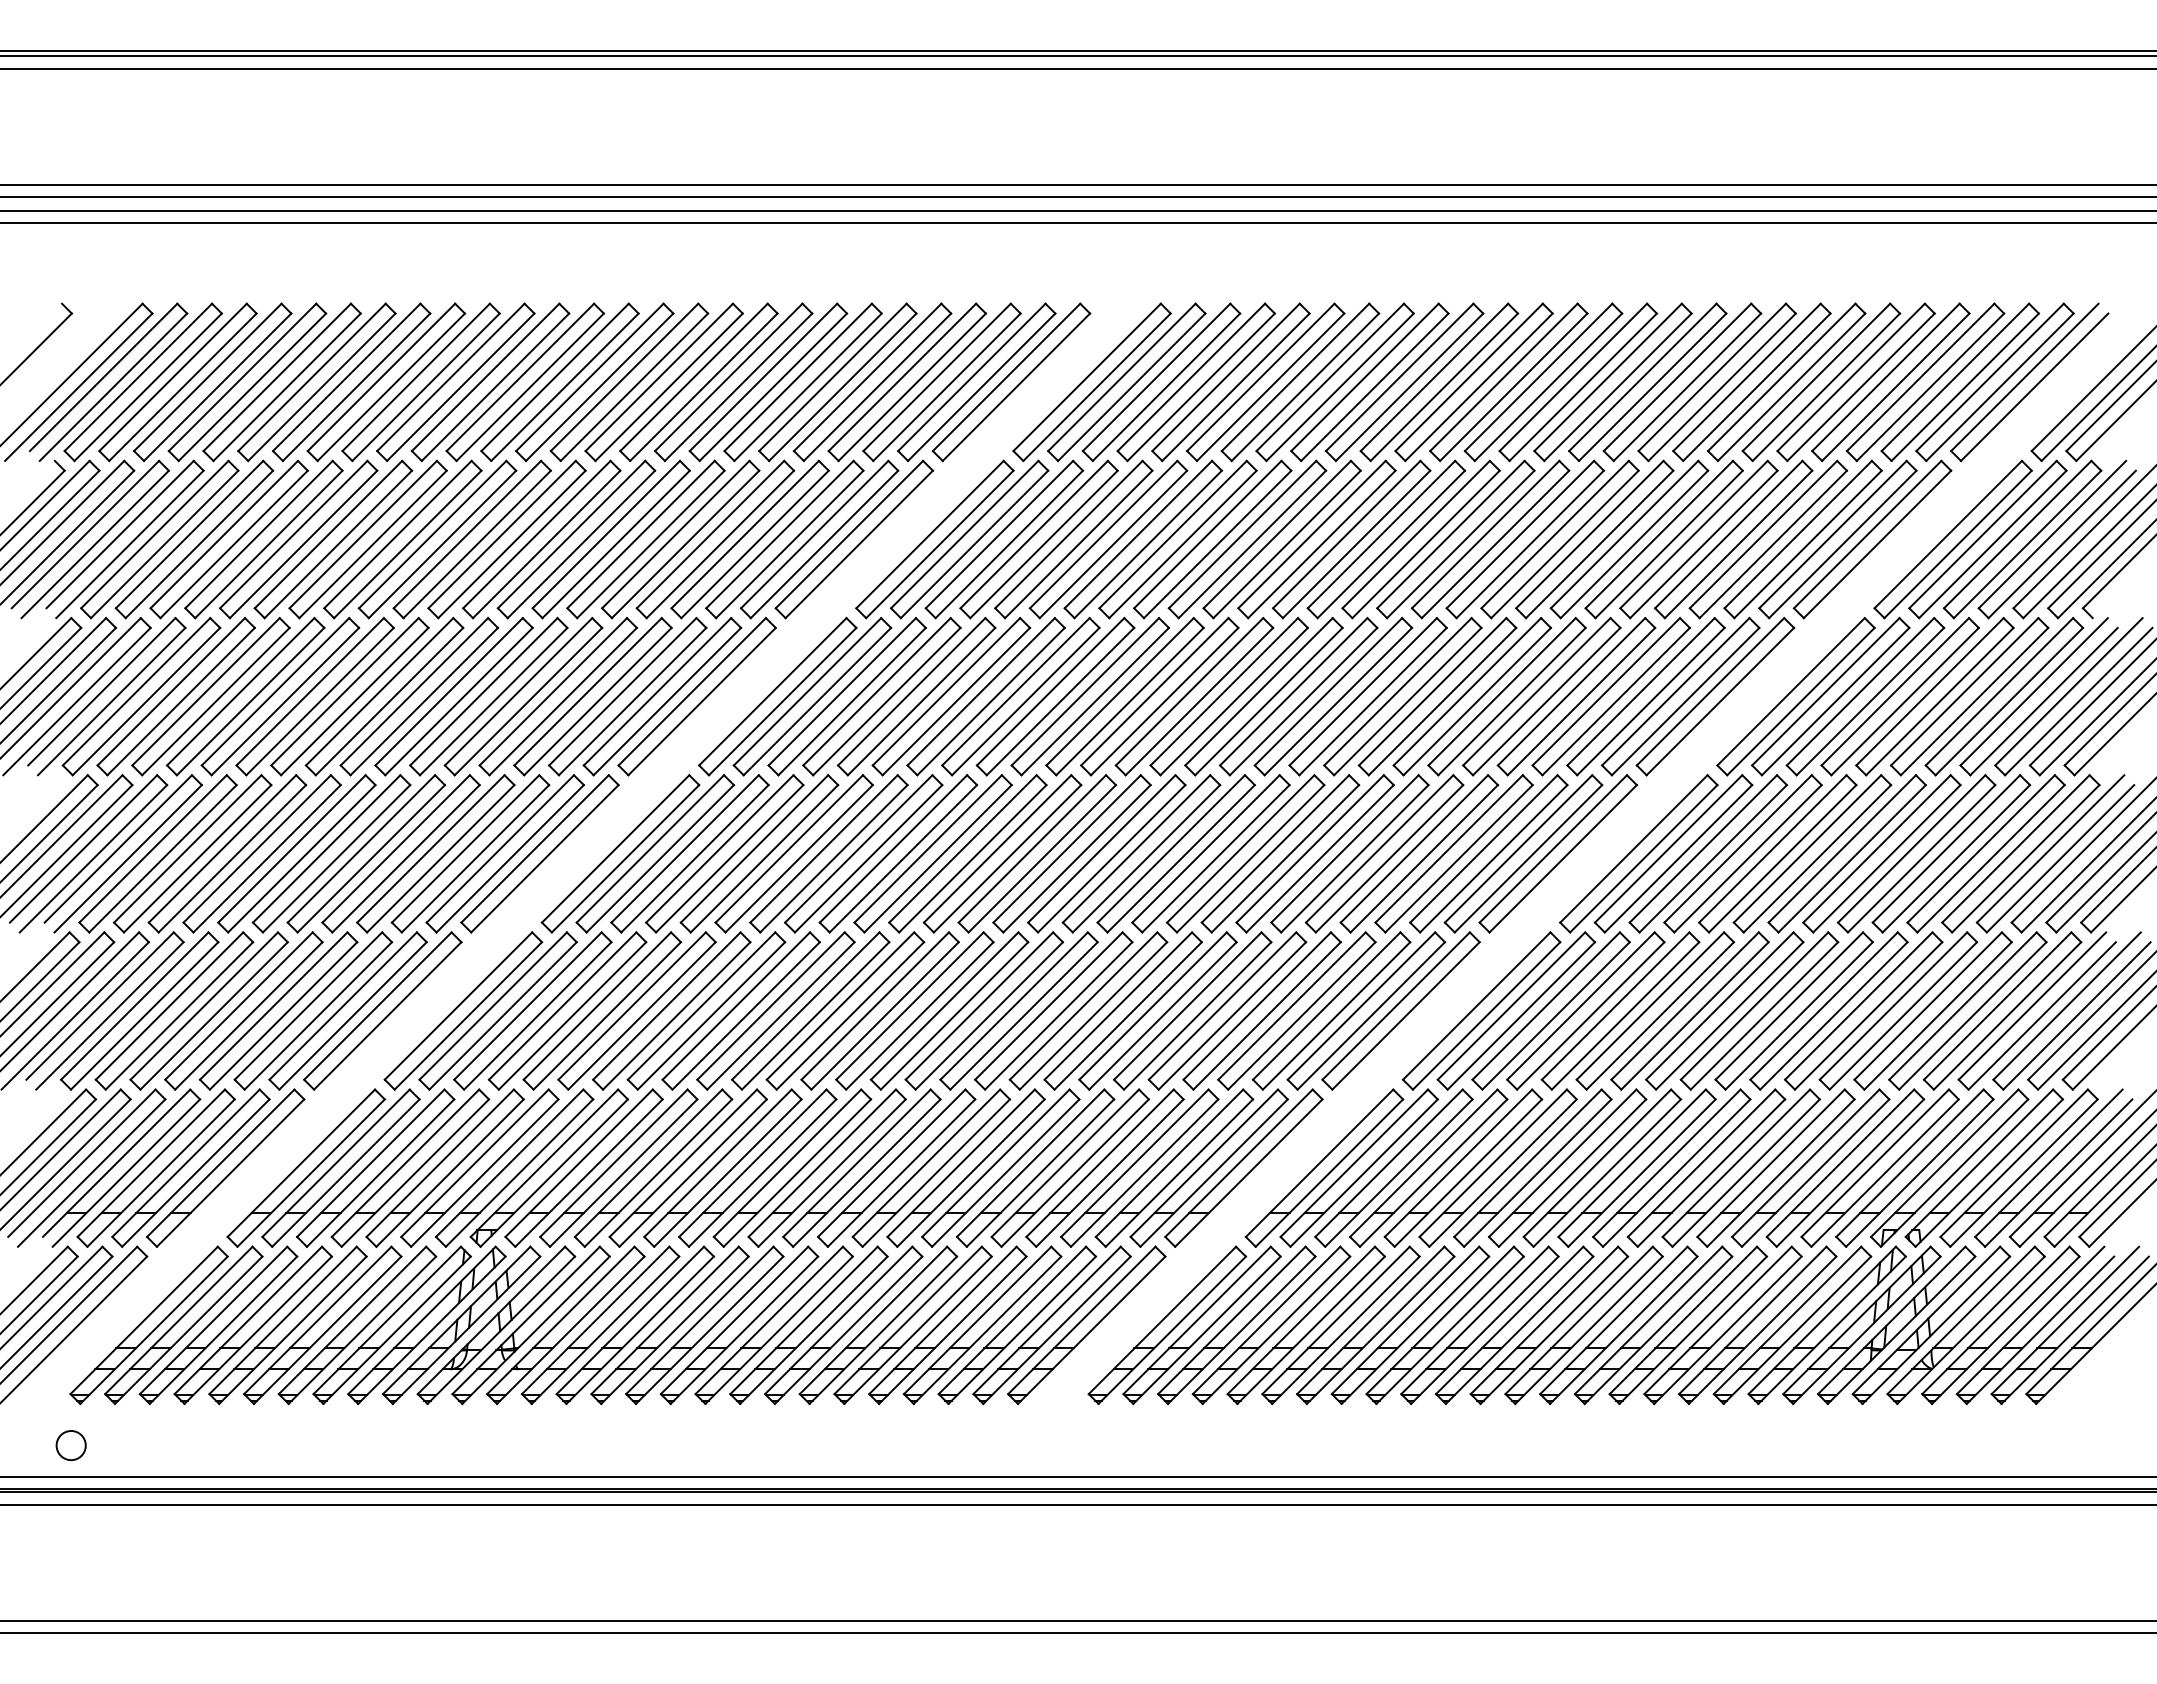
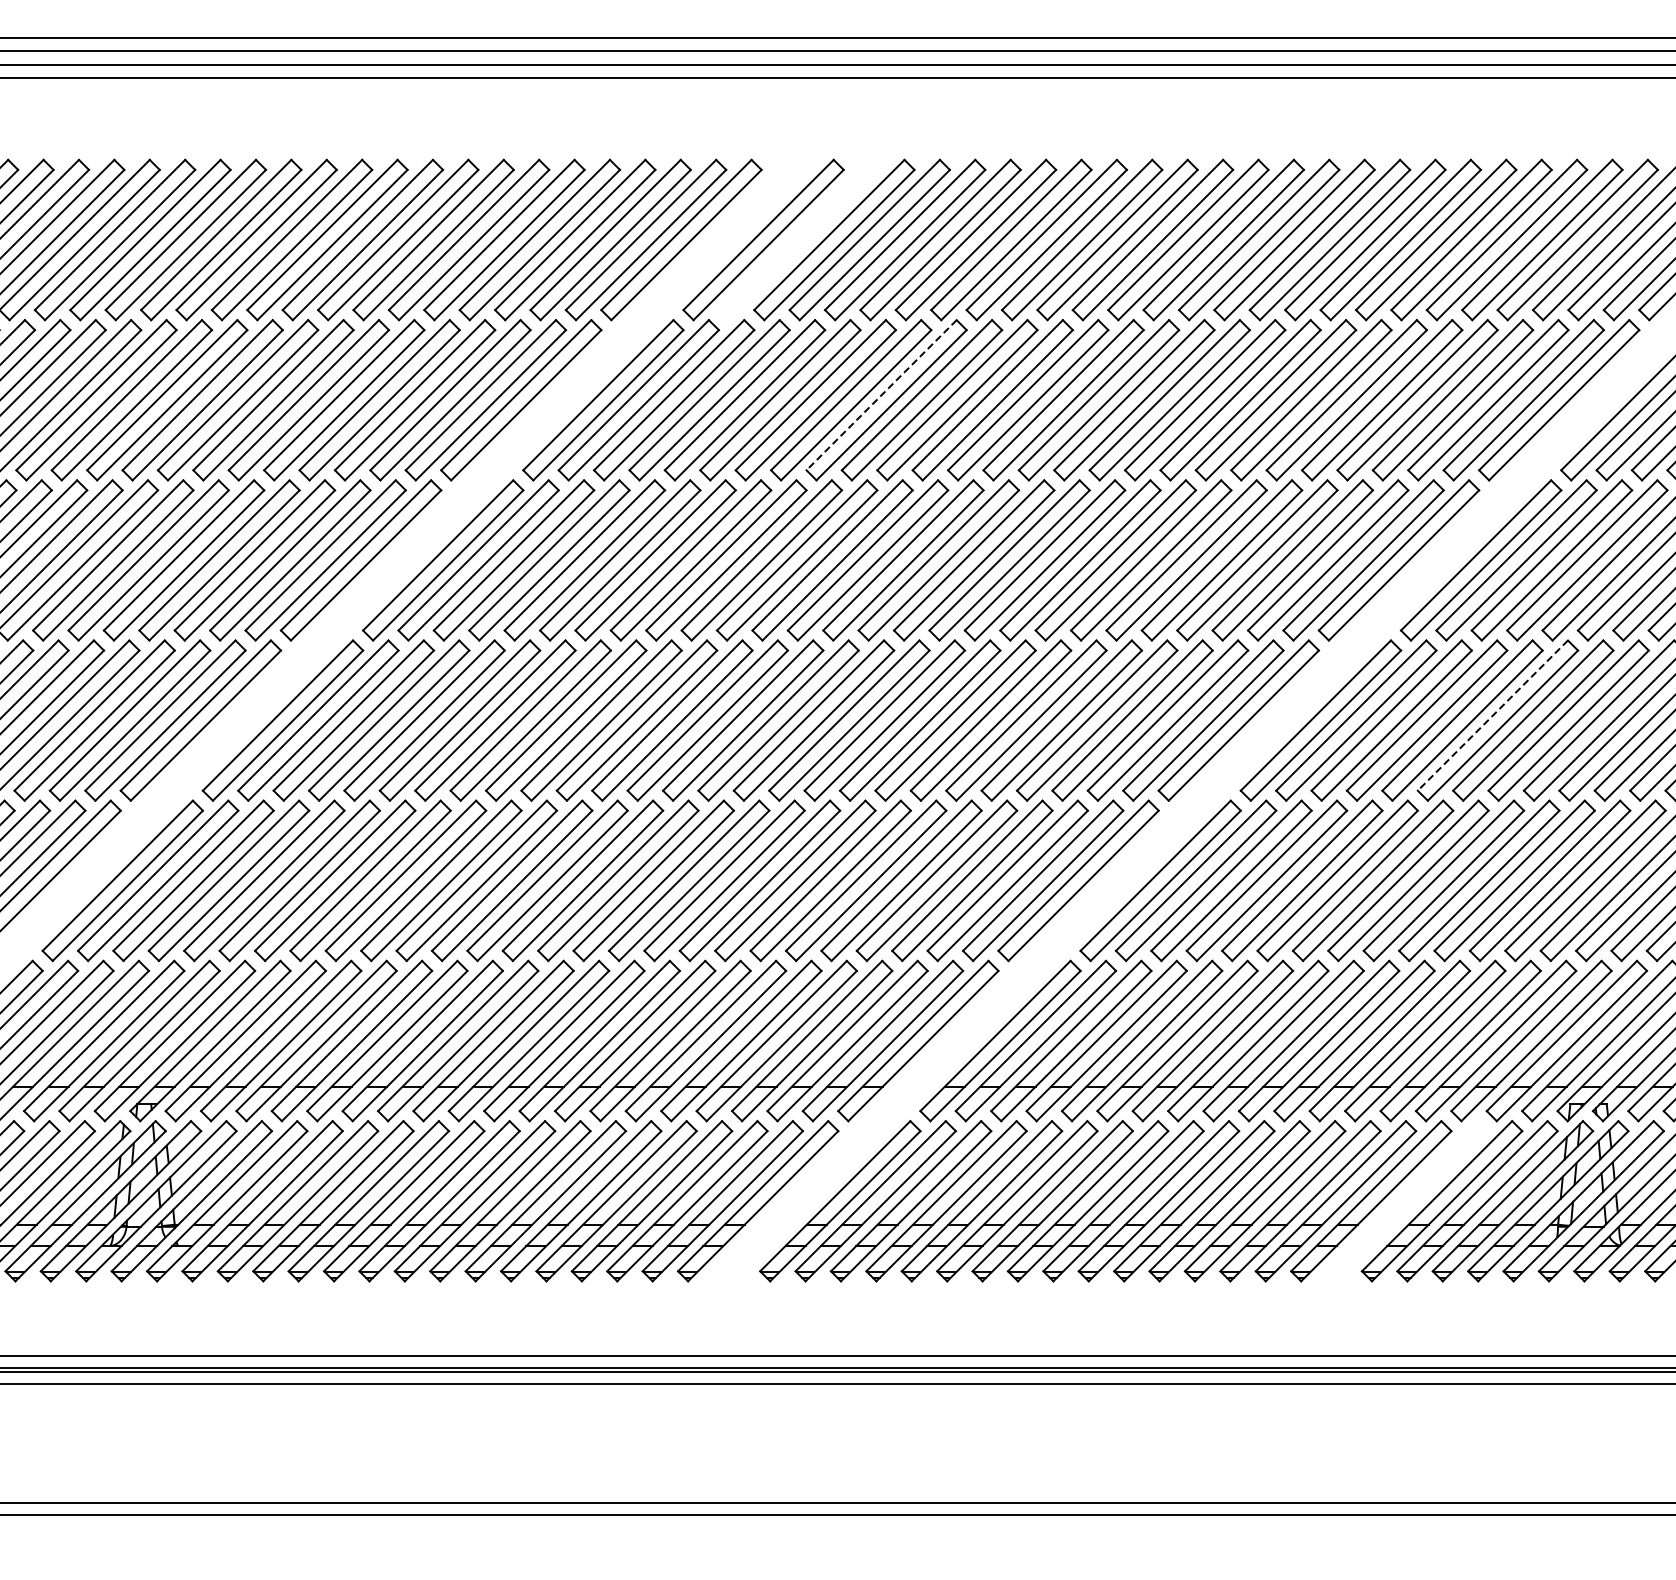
part: (1126, 382) -> (798, 240), removed
line: (1207, 534) -> (881, 395), solid -> dashed
line: (1807, 849) -> (1492, 716), solid -> dashed
part: (1722, 1325) -> (1406, 1201), removed

